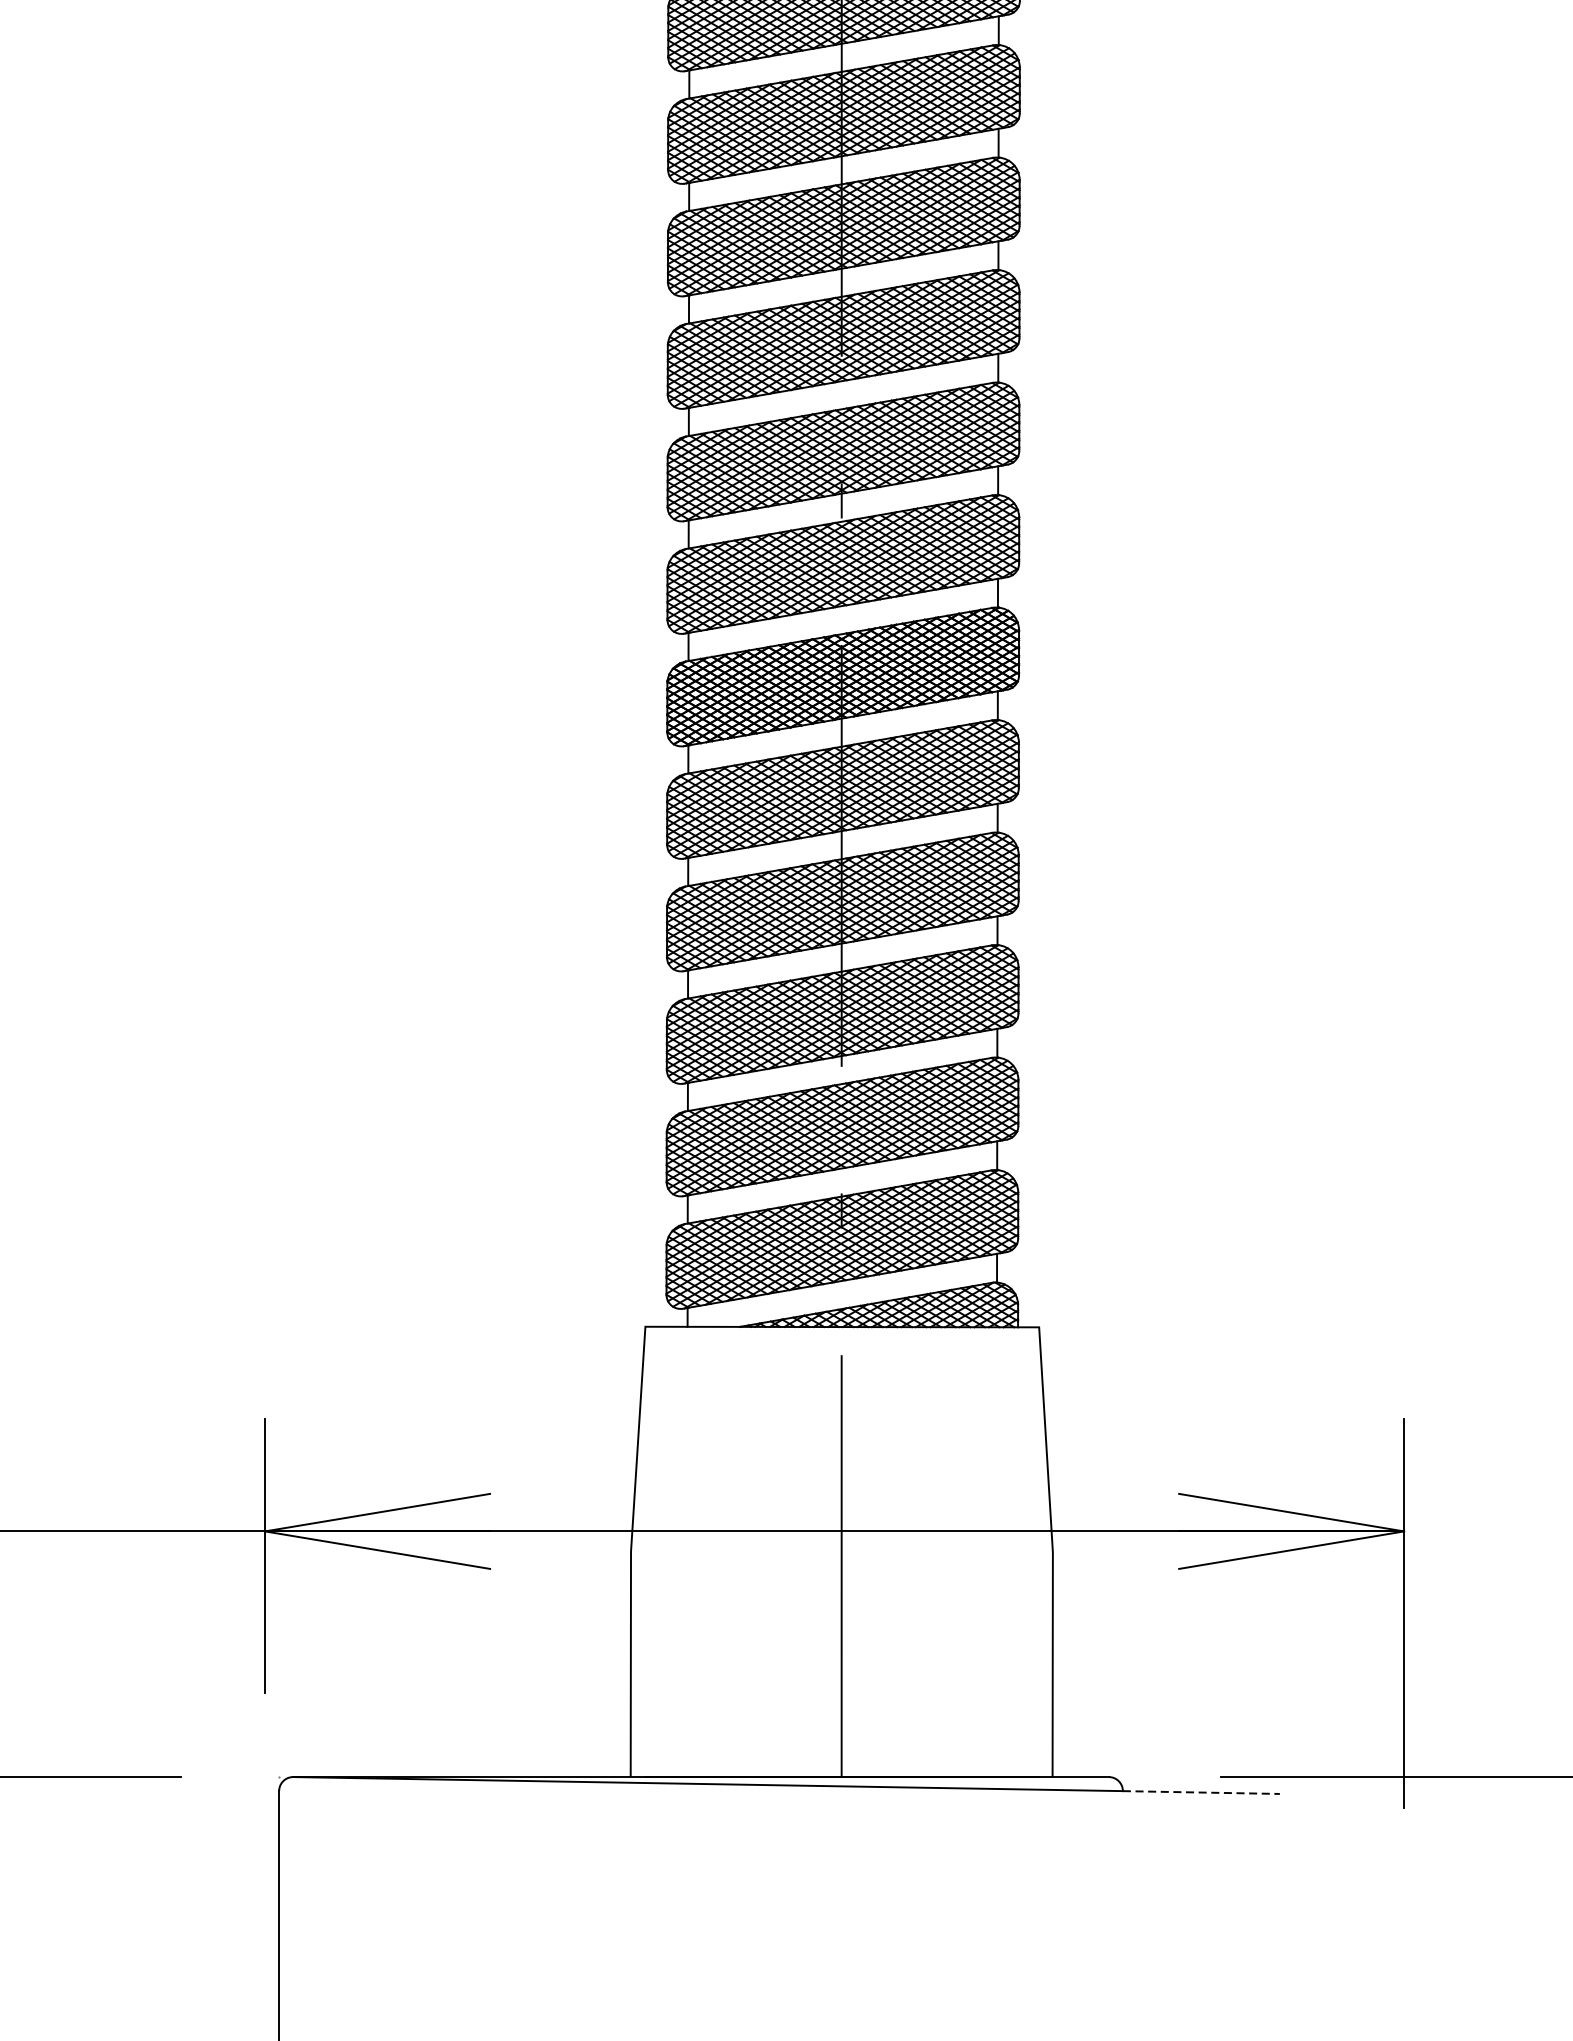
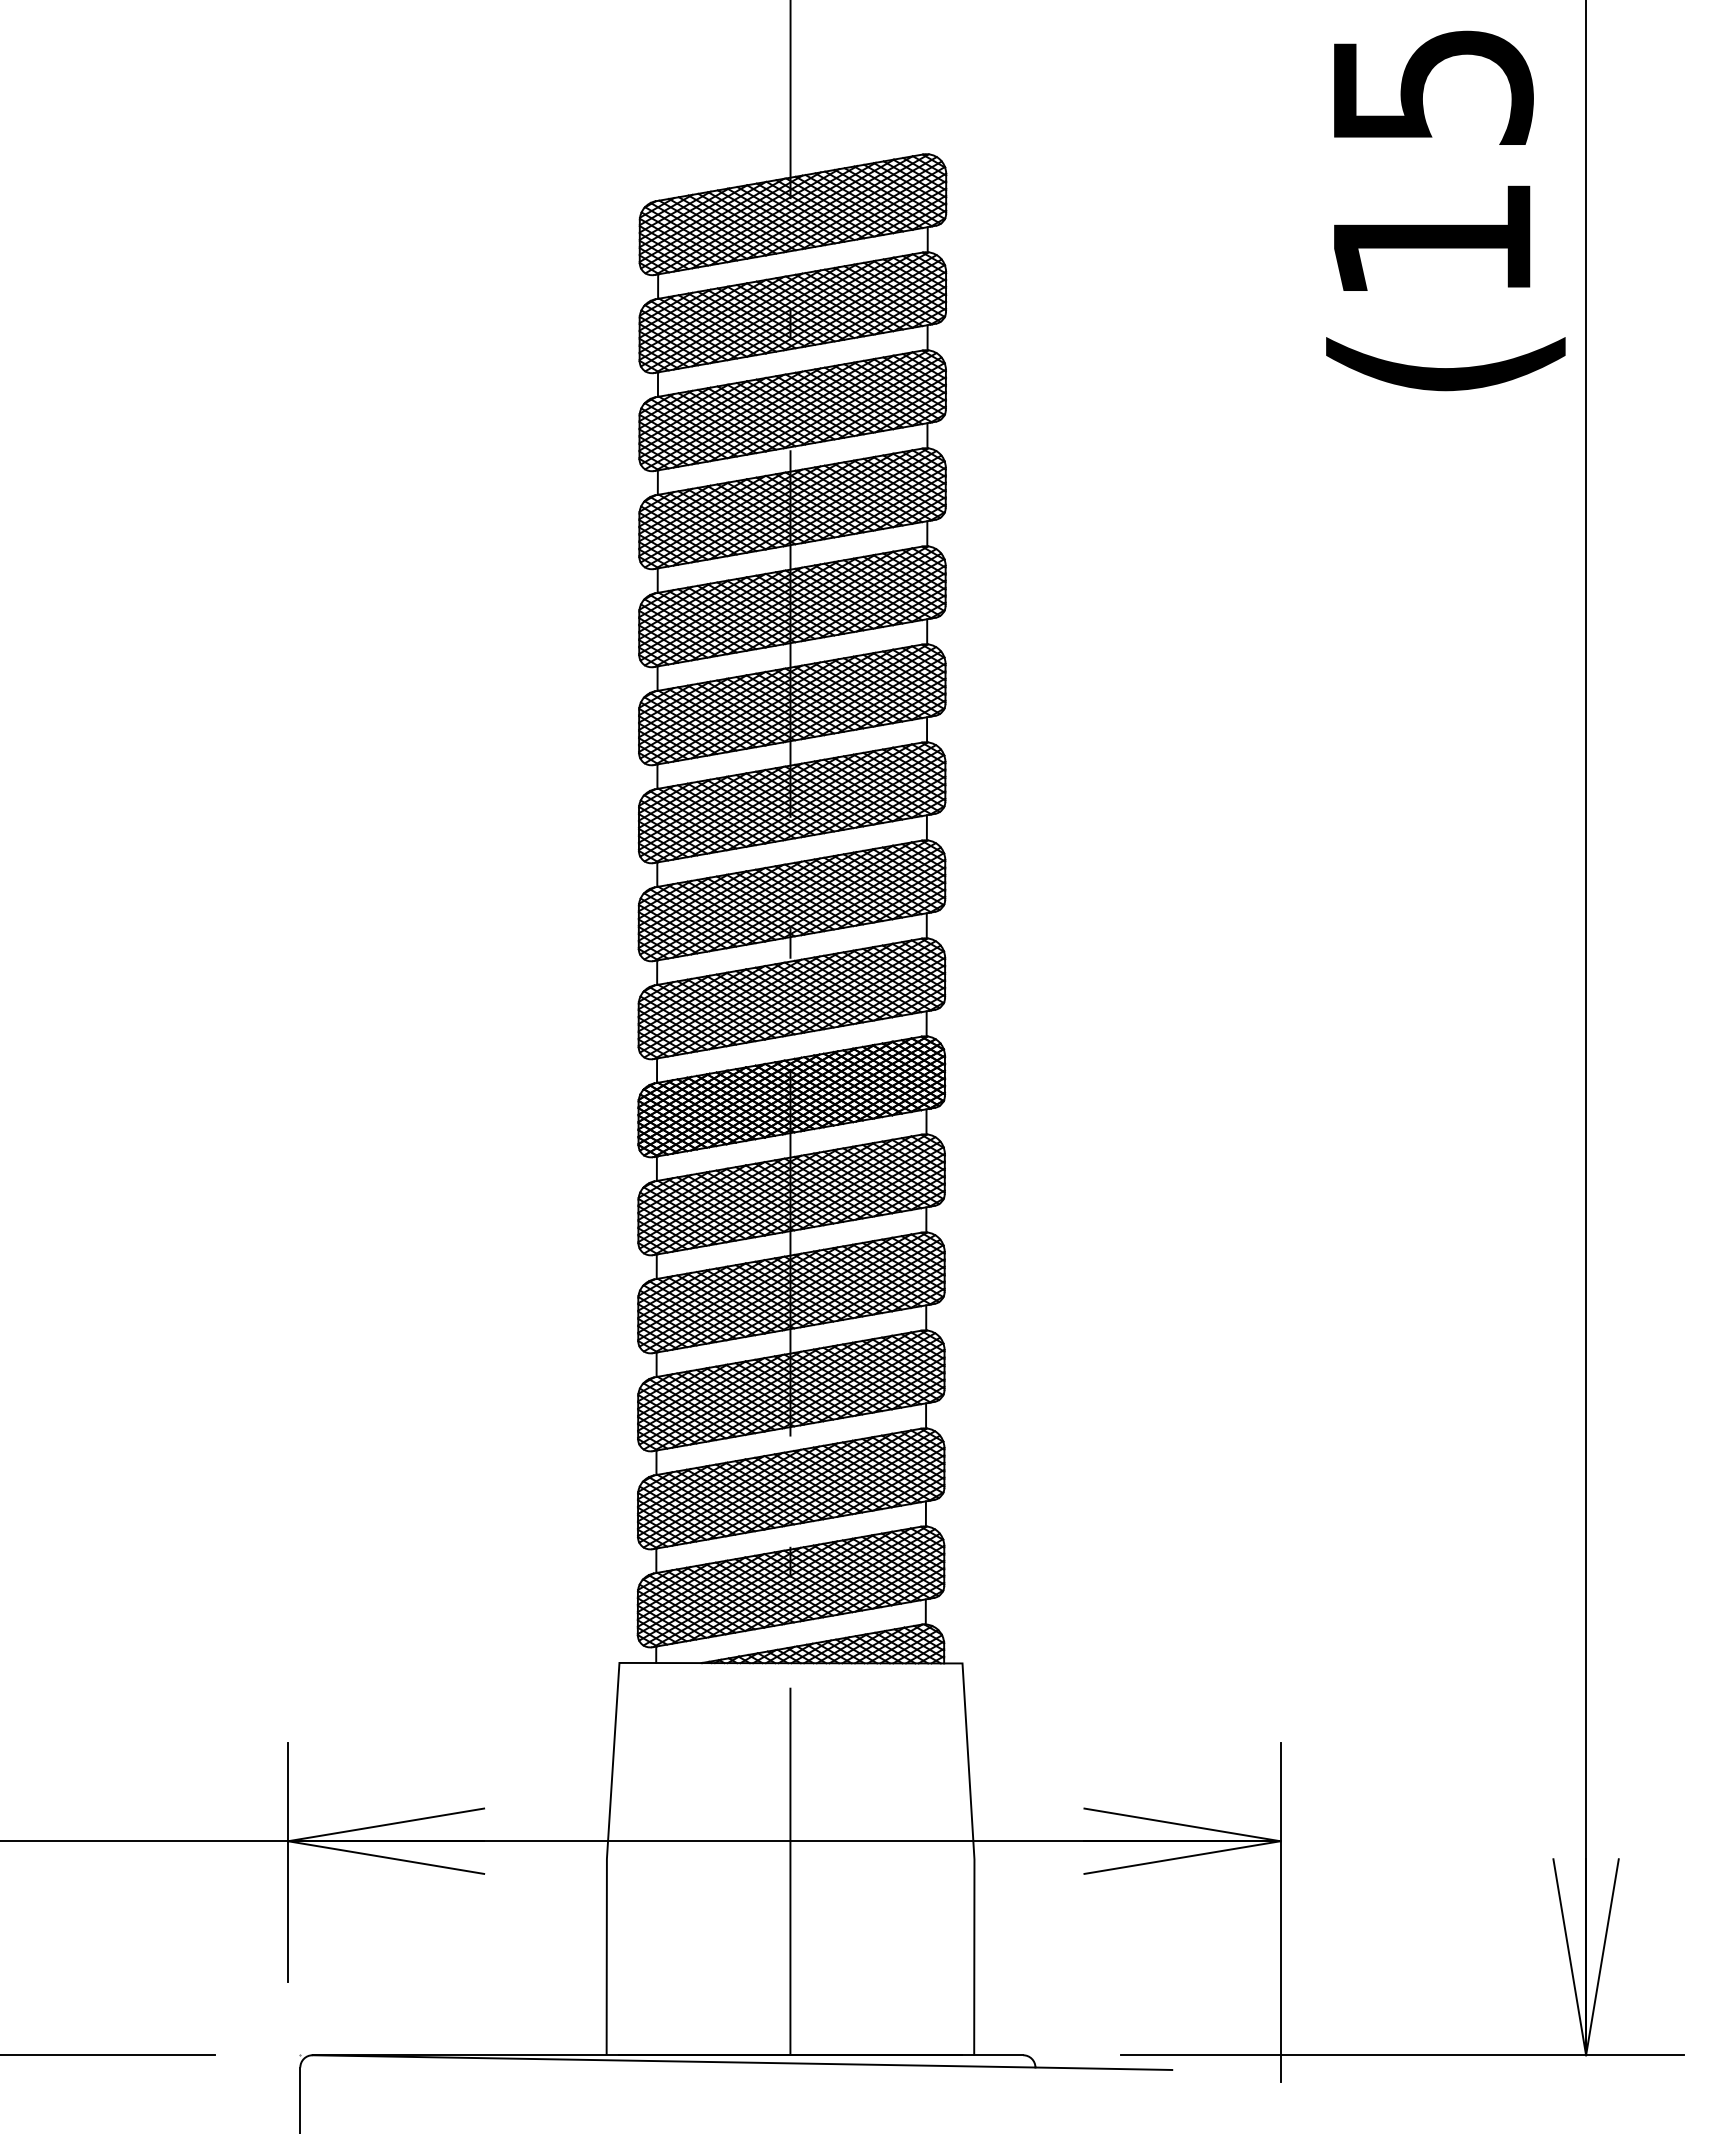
line: (1202, 1792) -> (1104, 2068), dashed -> solid

